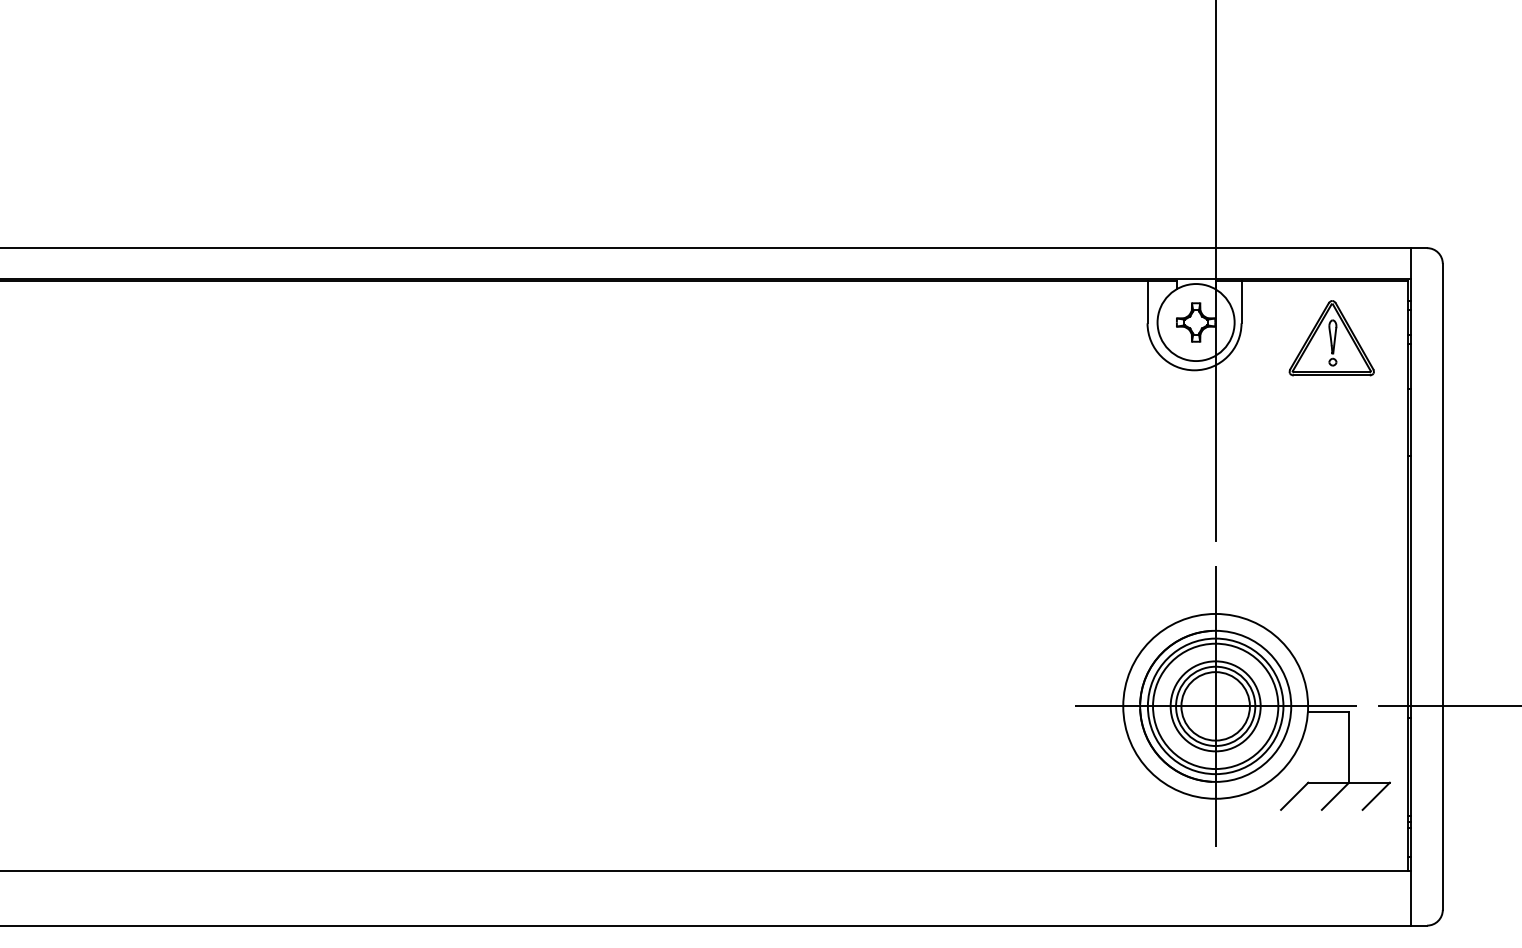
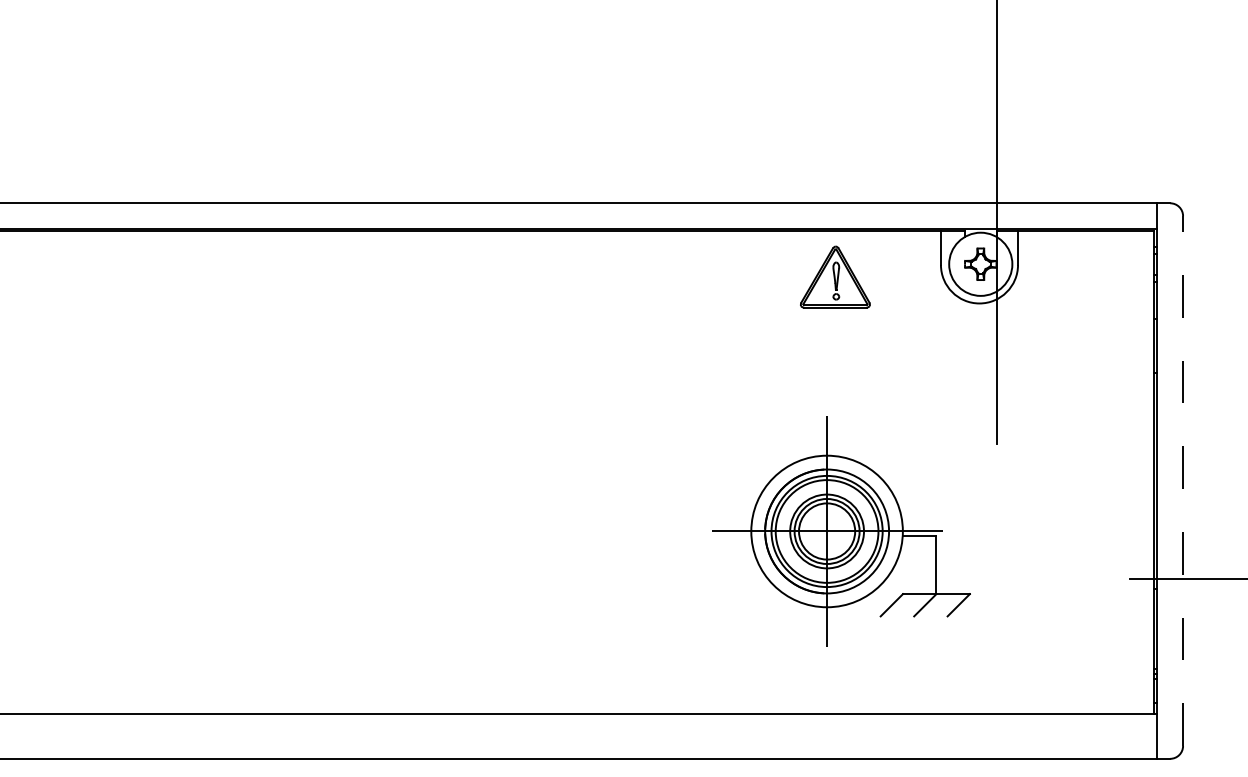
part: (1331, 338) -> (835, 277), moved
line: (1442, 586) -> (1182, 480), solid -> dashed
part: (1232, 706) -> (840, 531), moved

